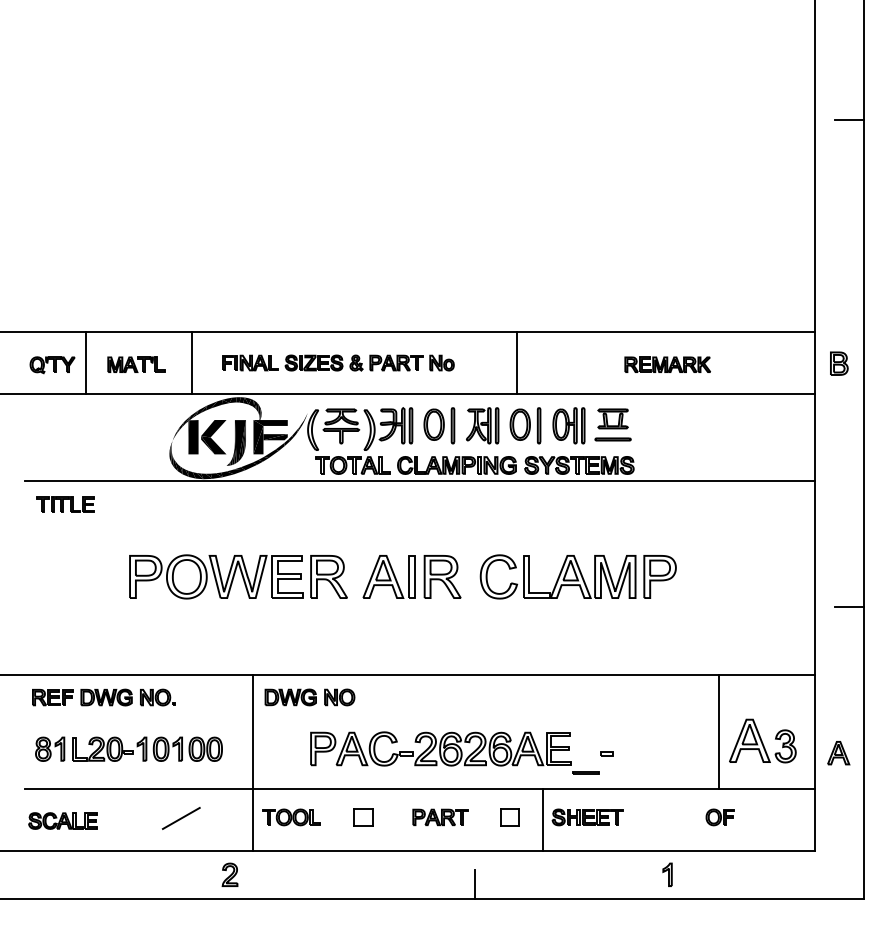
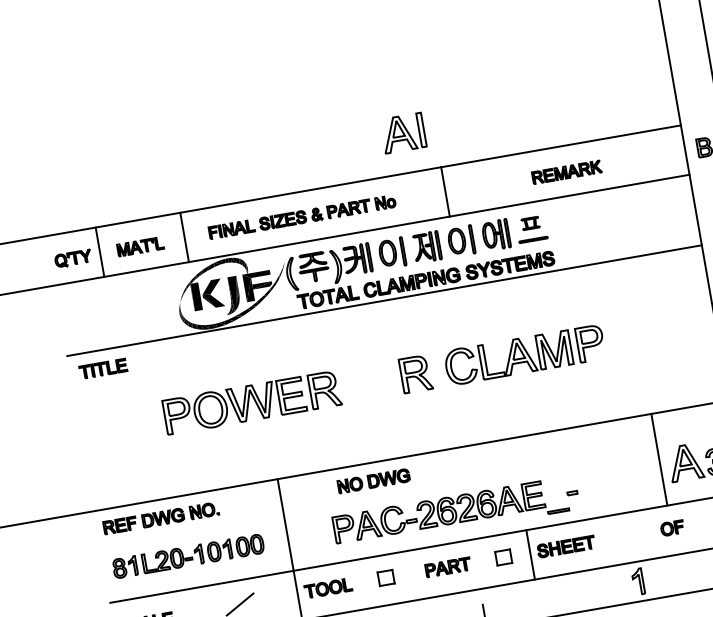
part: (612, 418) -> (530, 223), size x0.7
part: (388, 576) -> (402, 132), moved
part: (290, 697) -> (388, 478), moved
part: (667, 874) -> (638, 581), size x1.4

